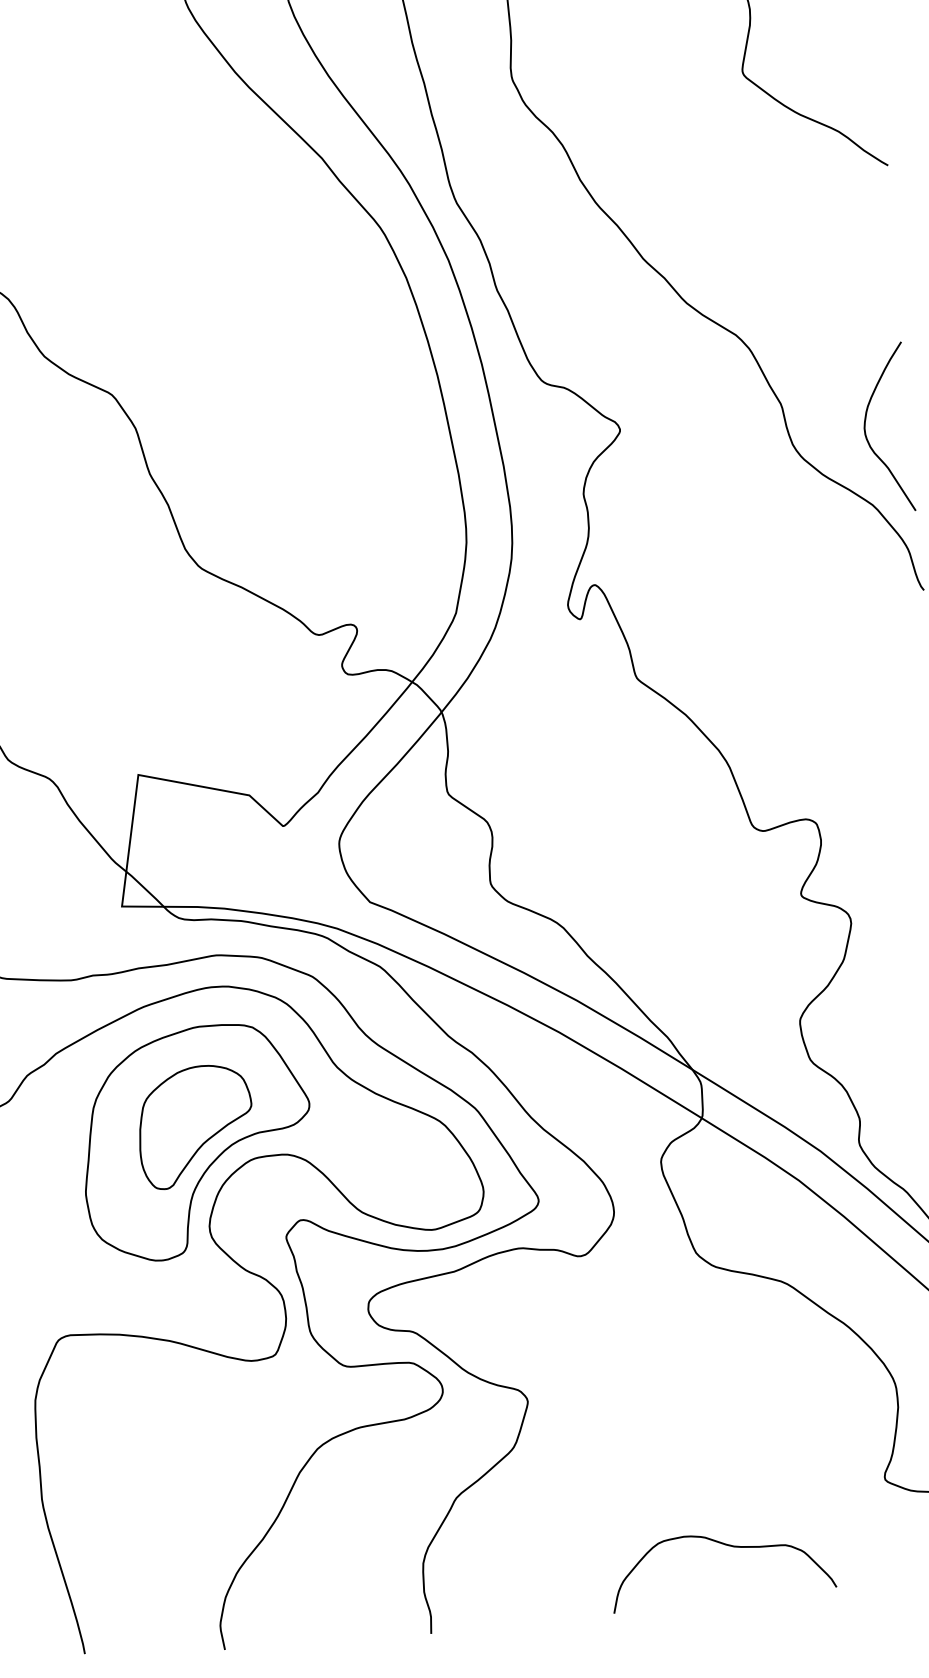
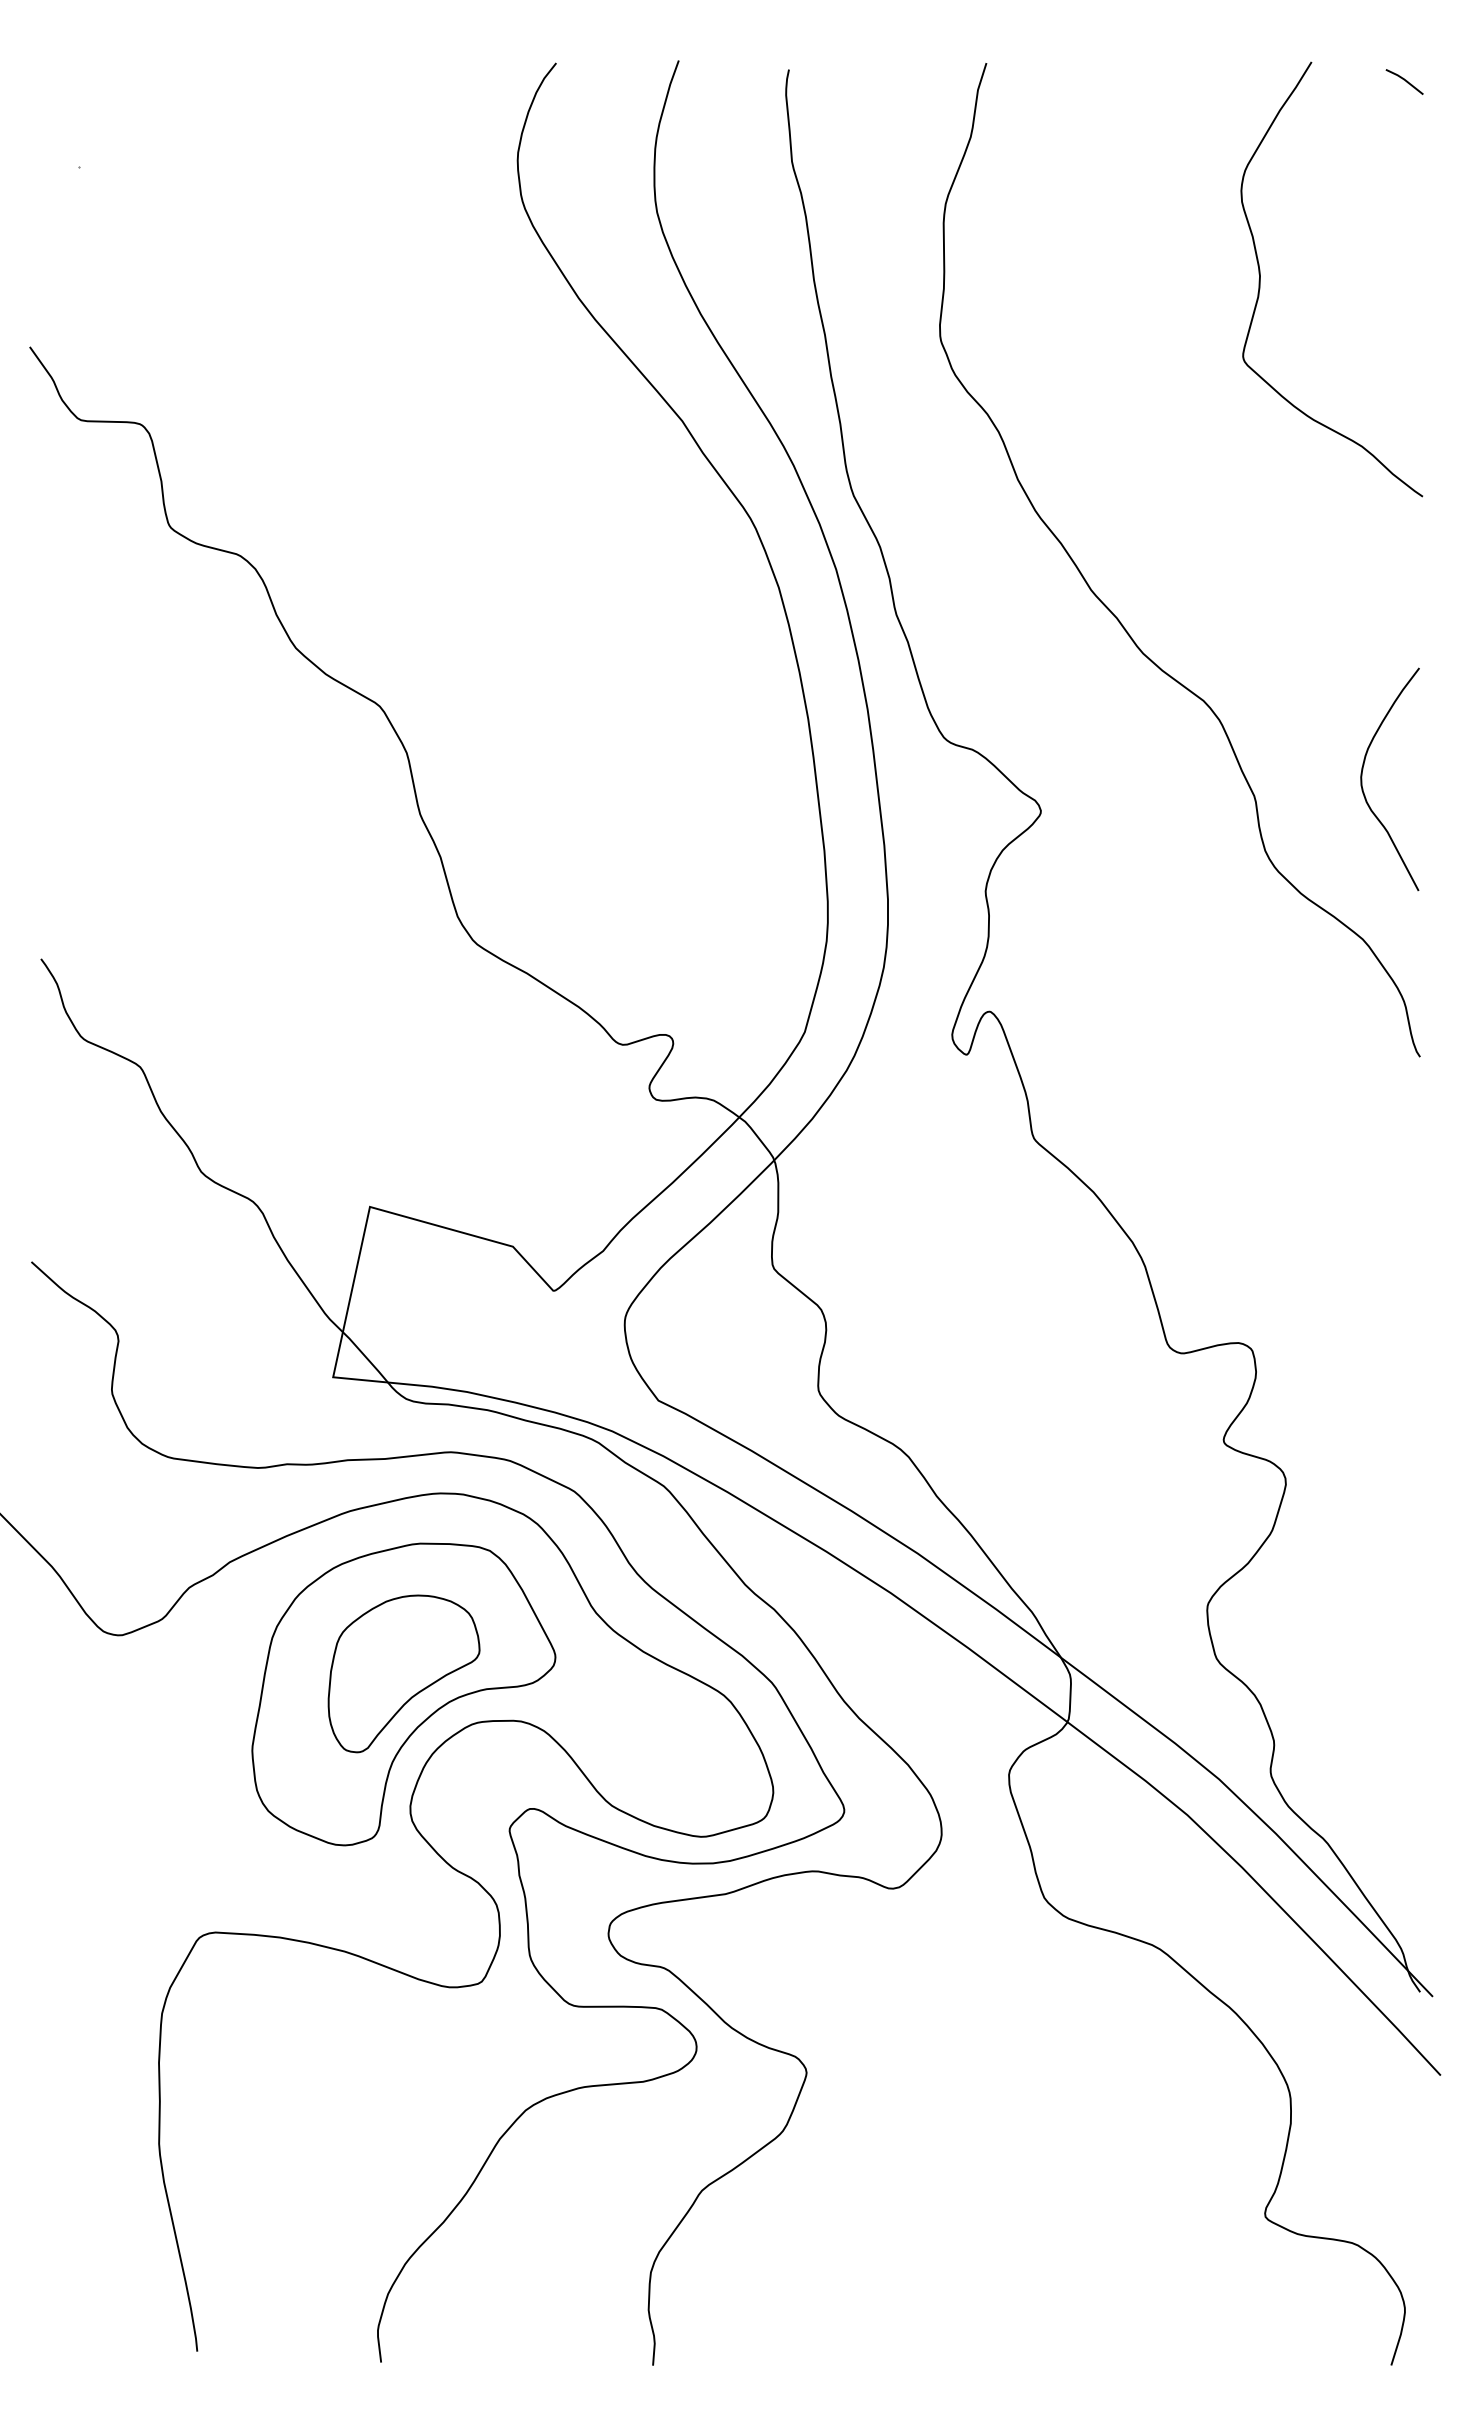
curve: (865, 430) -> (1362, 779), moved
curve: (726, 1545) -> (1049, 2284), removed

